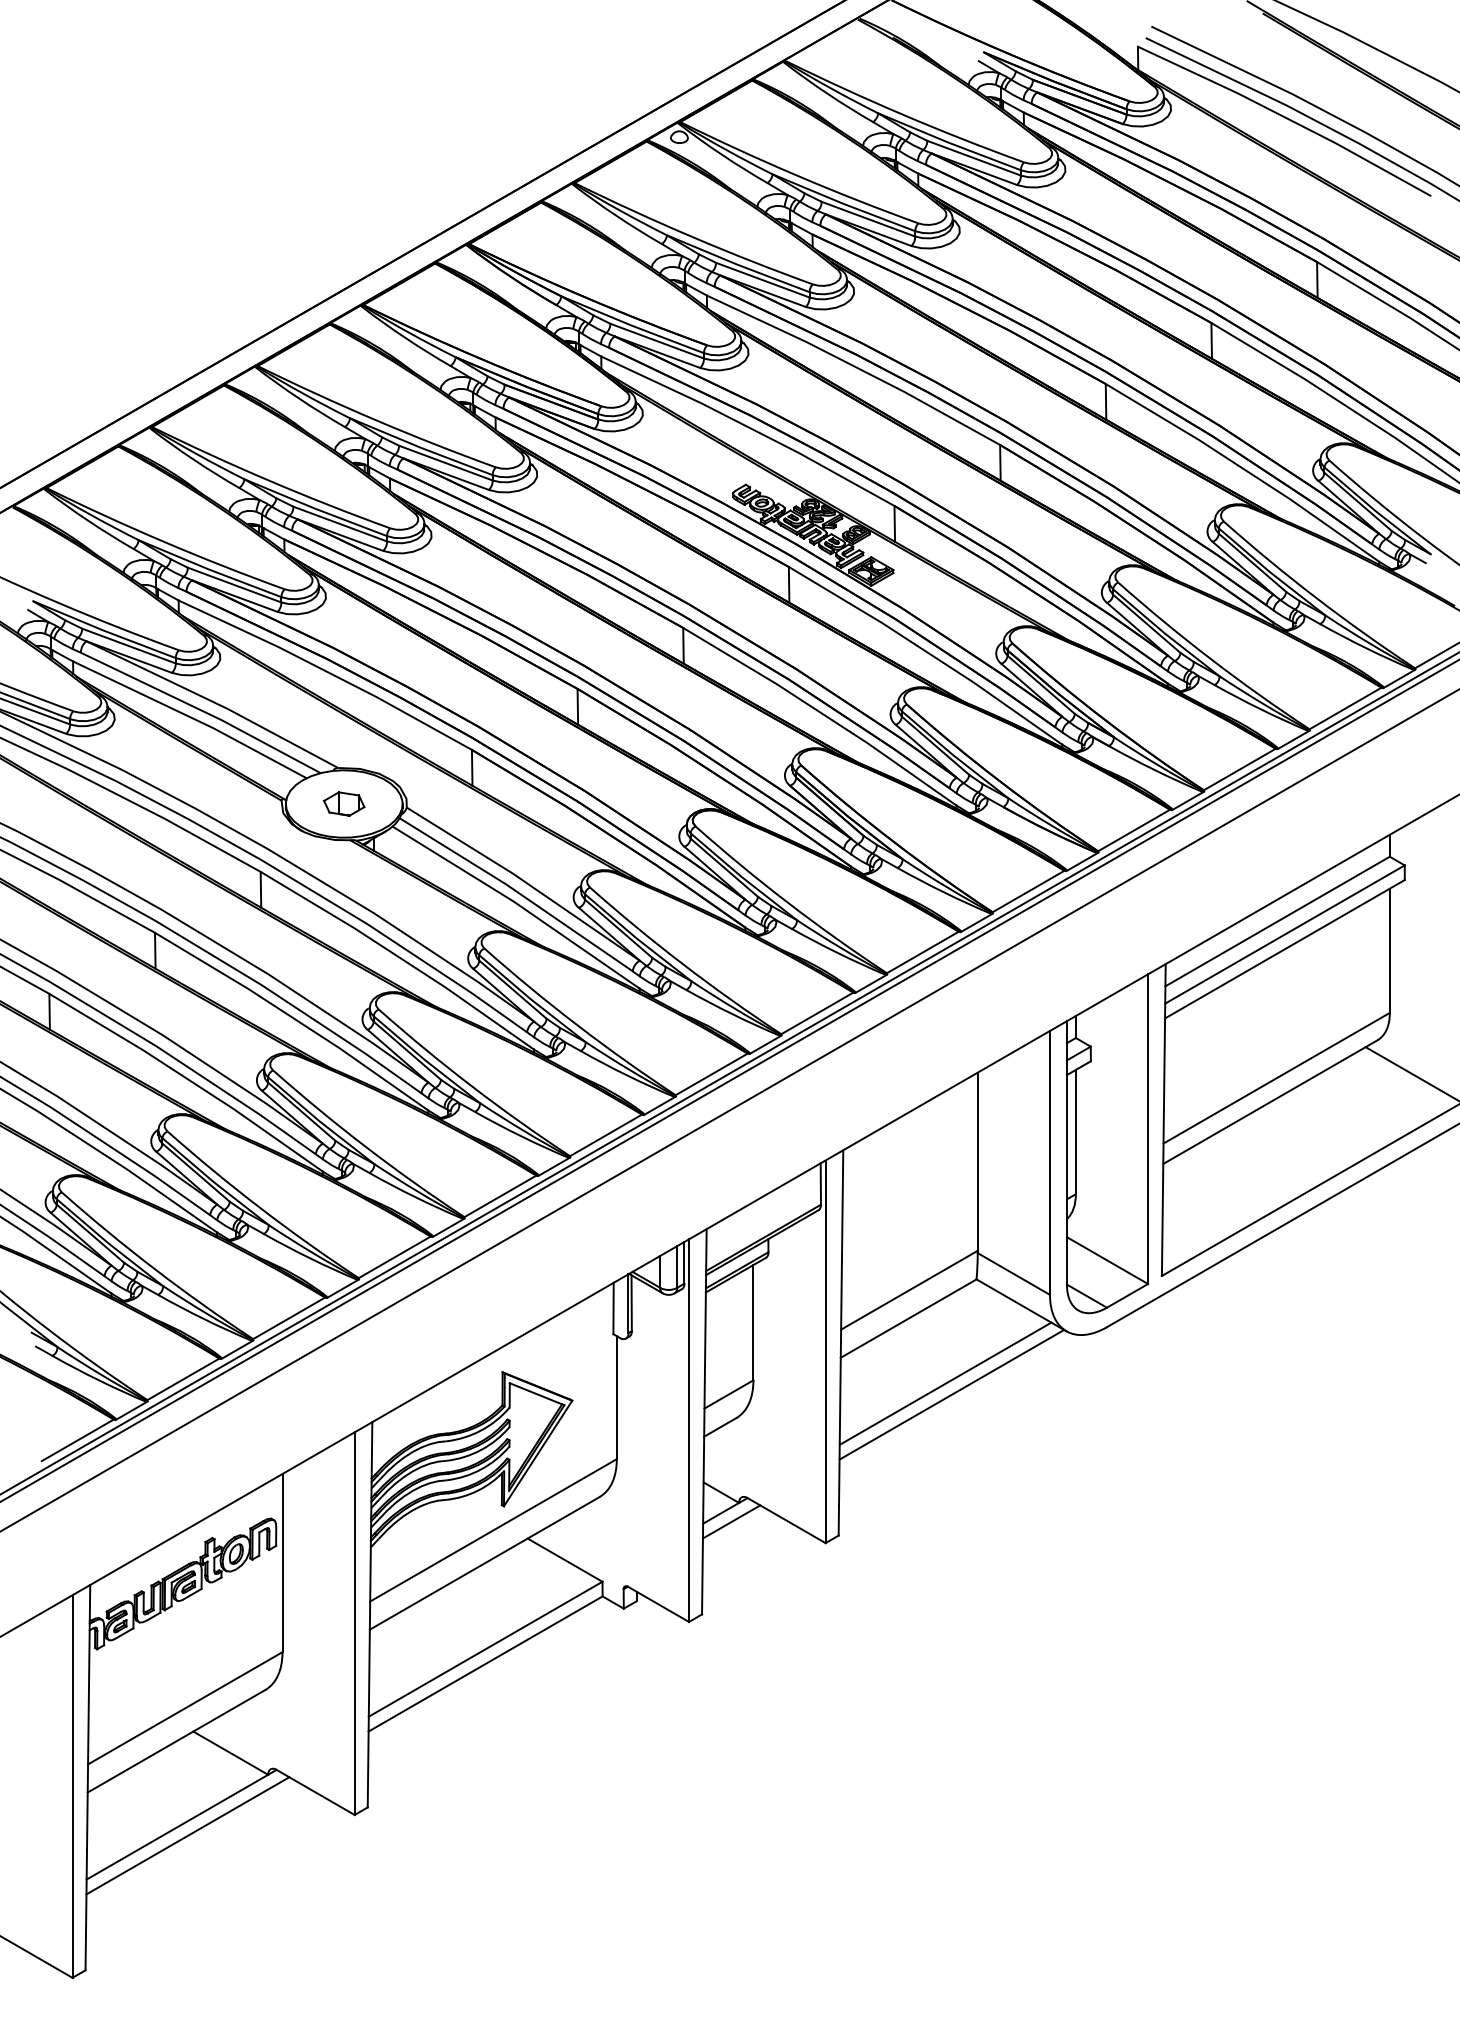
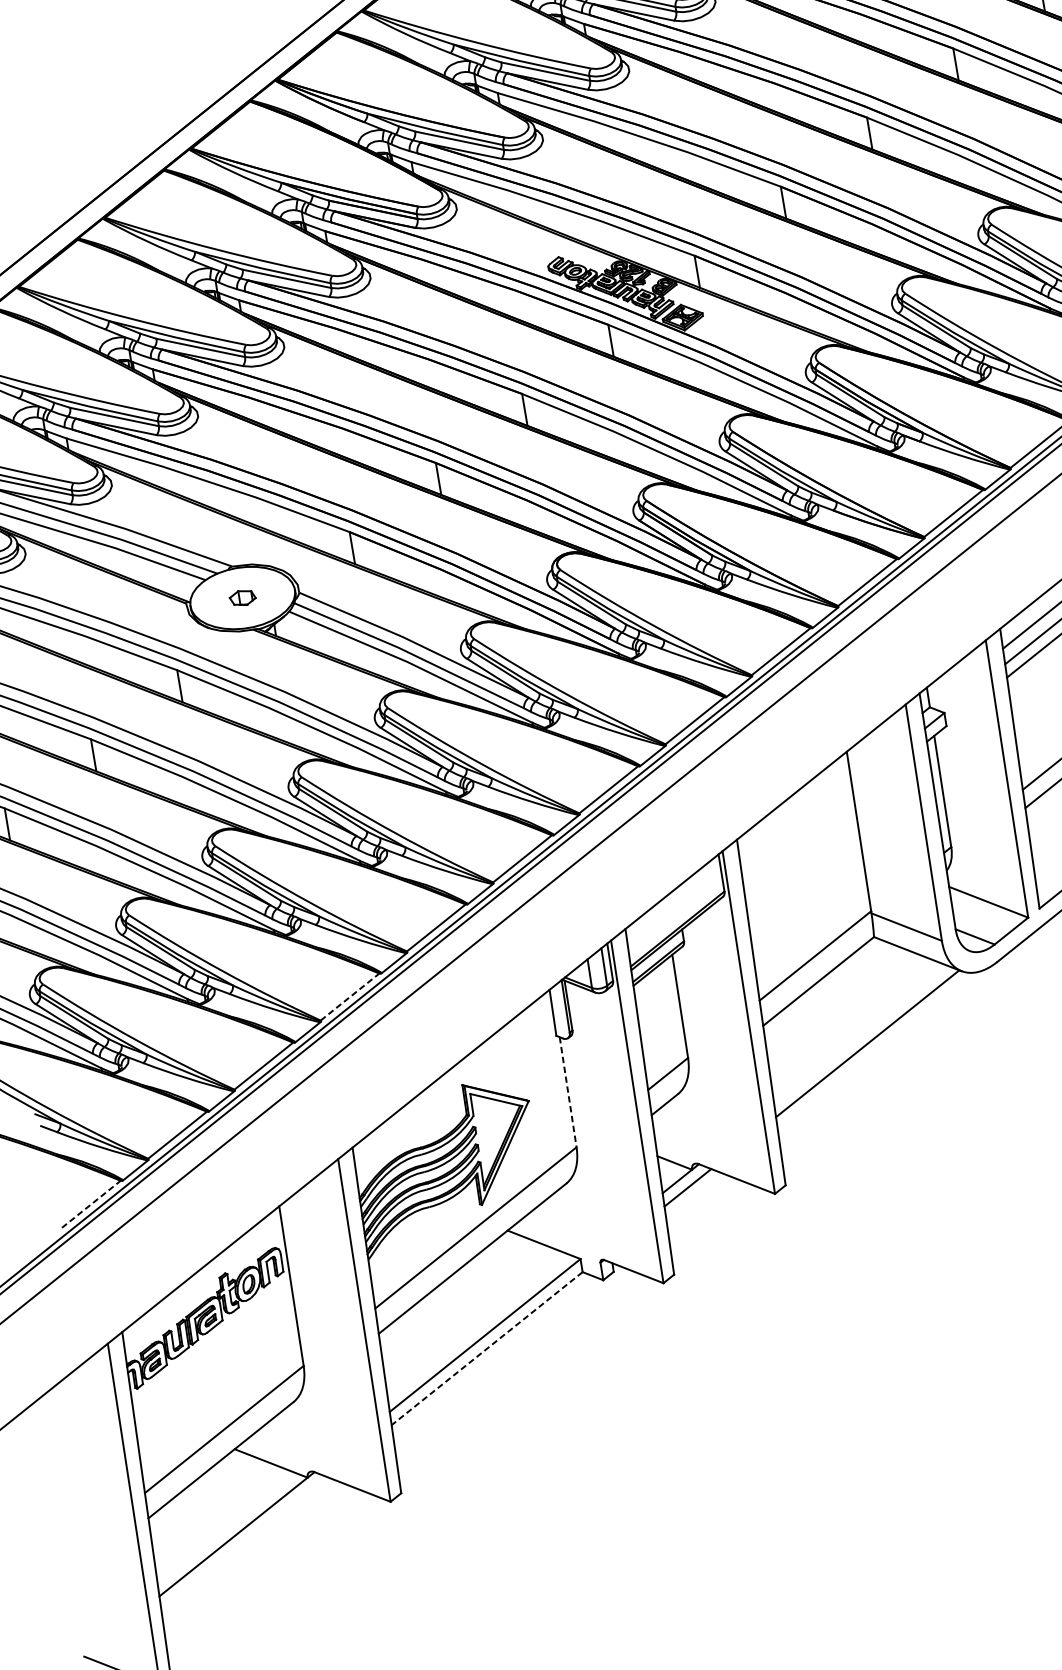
part: (344, 803) -> (242, 597), size x0.7
line: (394, 1257) -> (349, 997), solid -> dashed
line: (945, 1383) -> (860, 1034), removed
line: (616, 1398) -> (567, 1093), solid -> dashed
line: (77, 1440) -> (91, 1204), solid -> dashed
line: (485, 1664) -> (487, 1349), solid -> dashed
line: (187, 1835) -> (243, 1543), removed

